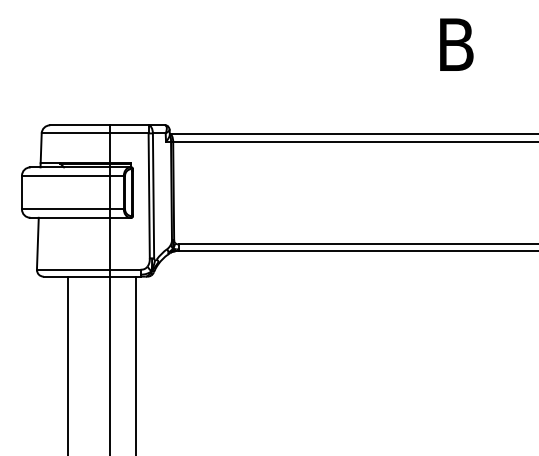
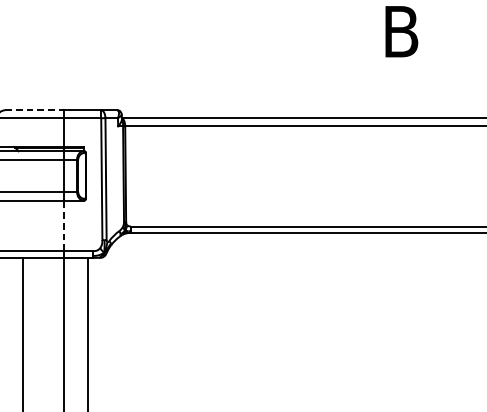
line: (80, 125) -> (34, 110), solid -> dashed
line: (110, 243) -> (64, 225), solid -> dashed

